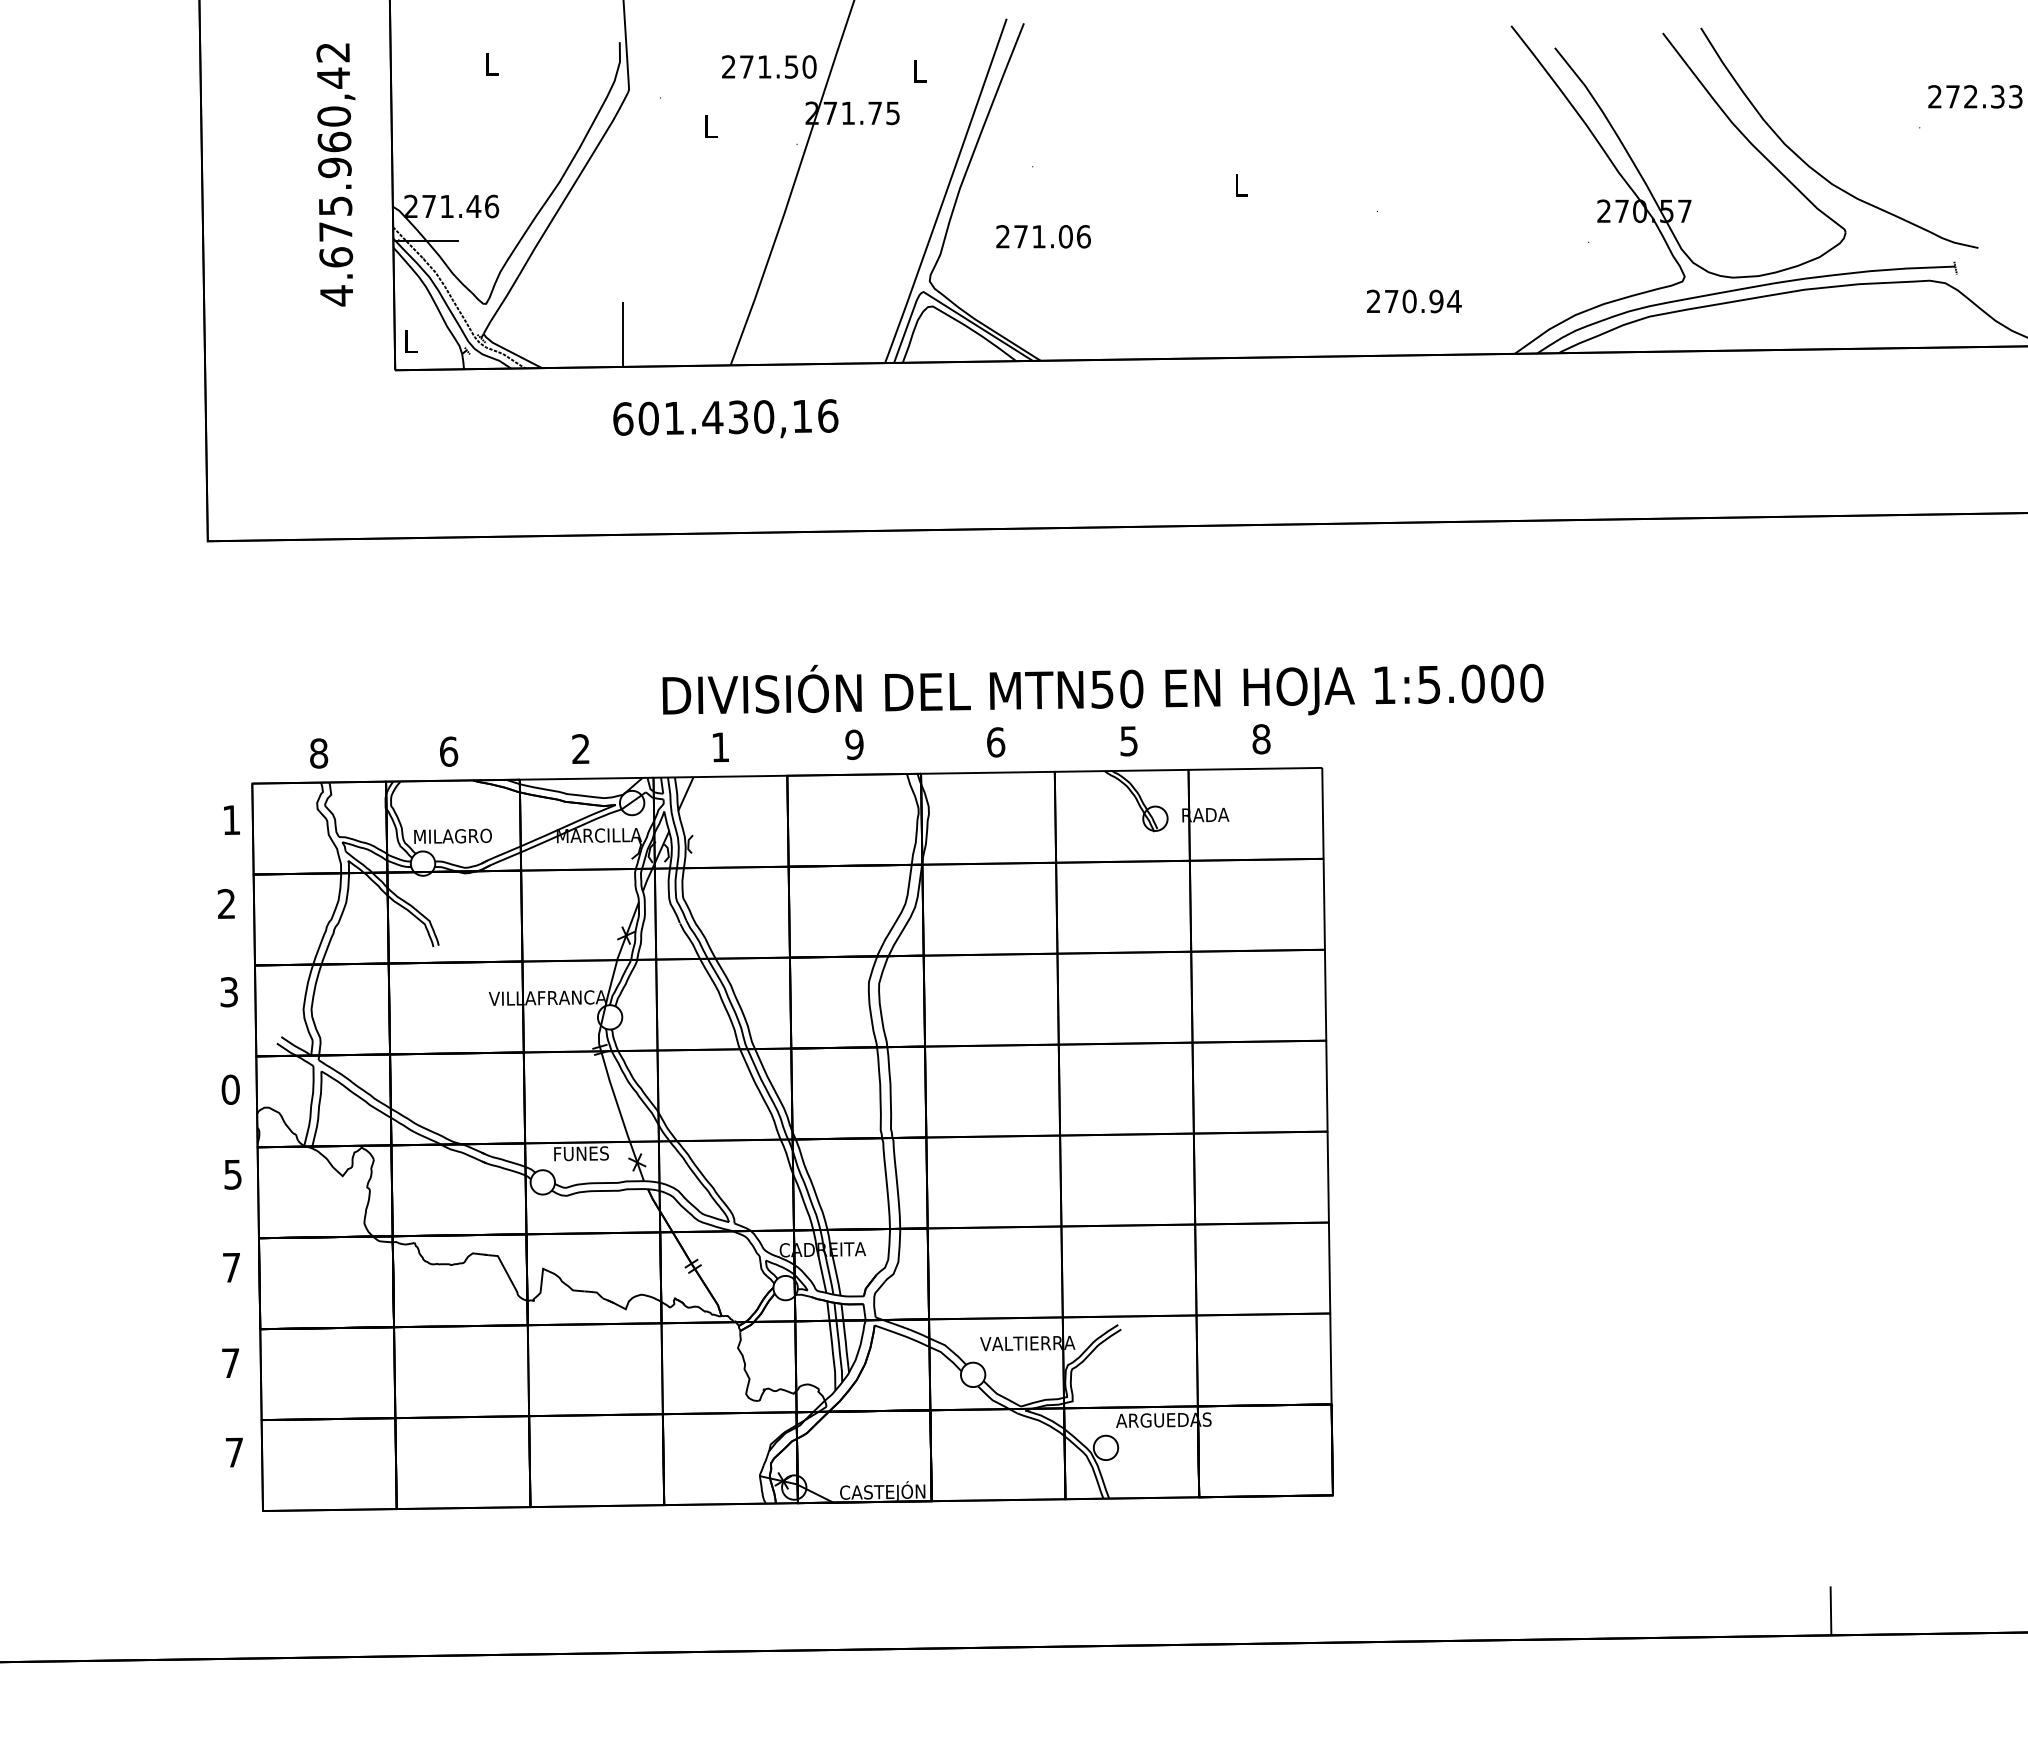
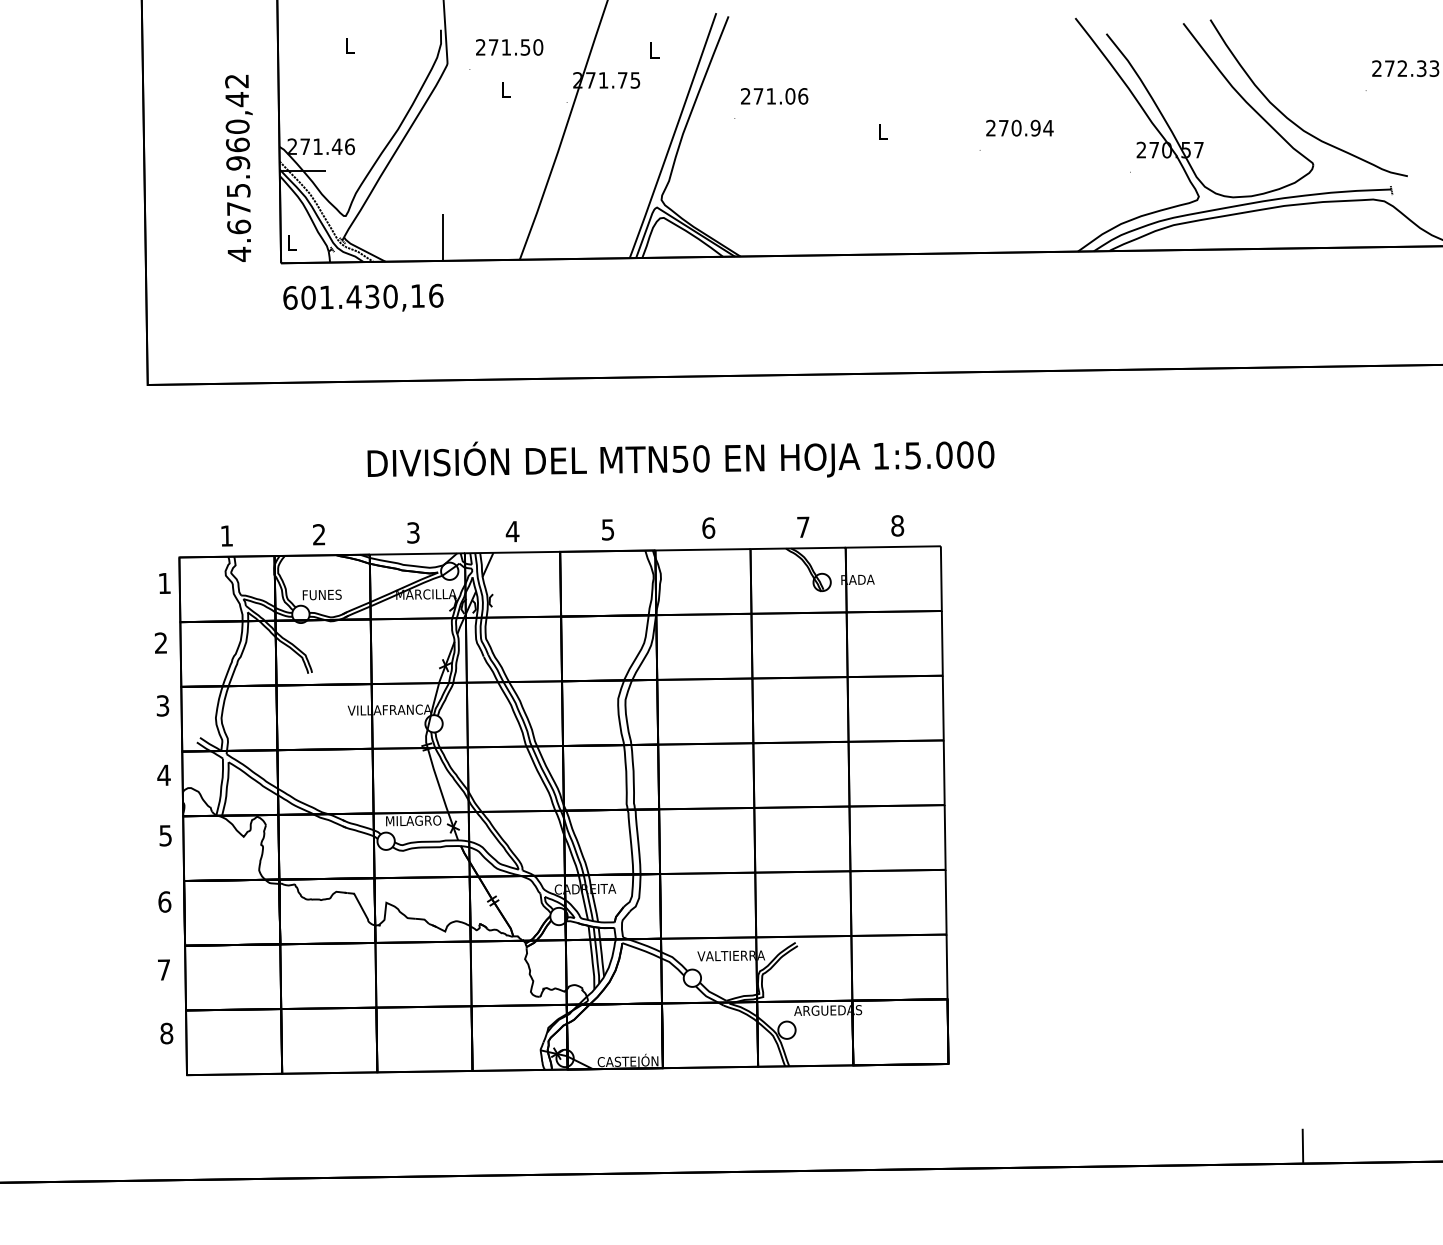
text: (769, 66) -> (509, 47), moved
text: (335, 174) -> (238, 168), moved
text: (1043, 236) -> (774, 96), moved
text: (1414, 301) -> (1020, 128), moved
text: (725, 418) -> (363, 297), moved
text: (1102, 689) -> (680, 459), moved
text: (1128, 741) -> (802, 527), 5 -> 7
text: (854, 744) -> (607, 529), 9 -> 5
text: (720, 747) -> (512, 531), 1 -> 4
text: (580, 749) -> (412, 533), 2 -> 3
text: (449, 751) -> (319, 534), 6 -> 2
text: (319, 753) -> (227, 536), 8 -> 1
text: (452, 835) -> (321, 594), MILAGRO -> FUNES
text: (230, 1089) -> (163, 775), 0 -> 4
text: (581, 1153) -> (413, 820), FUNES -> MILAGRO
text: (231, 1267) -> (164, 901), 7 -> 6
text: (234, 1452) -> (166, 1033), 7 -> 8

